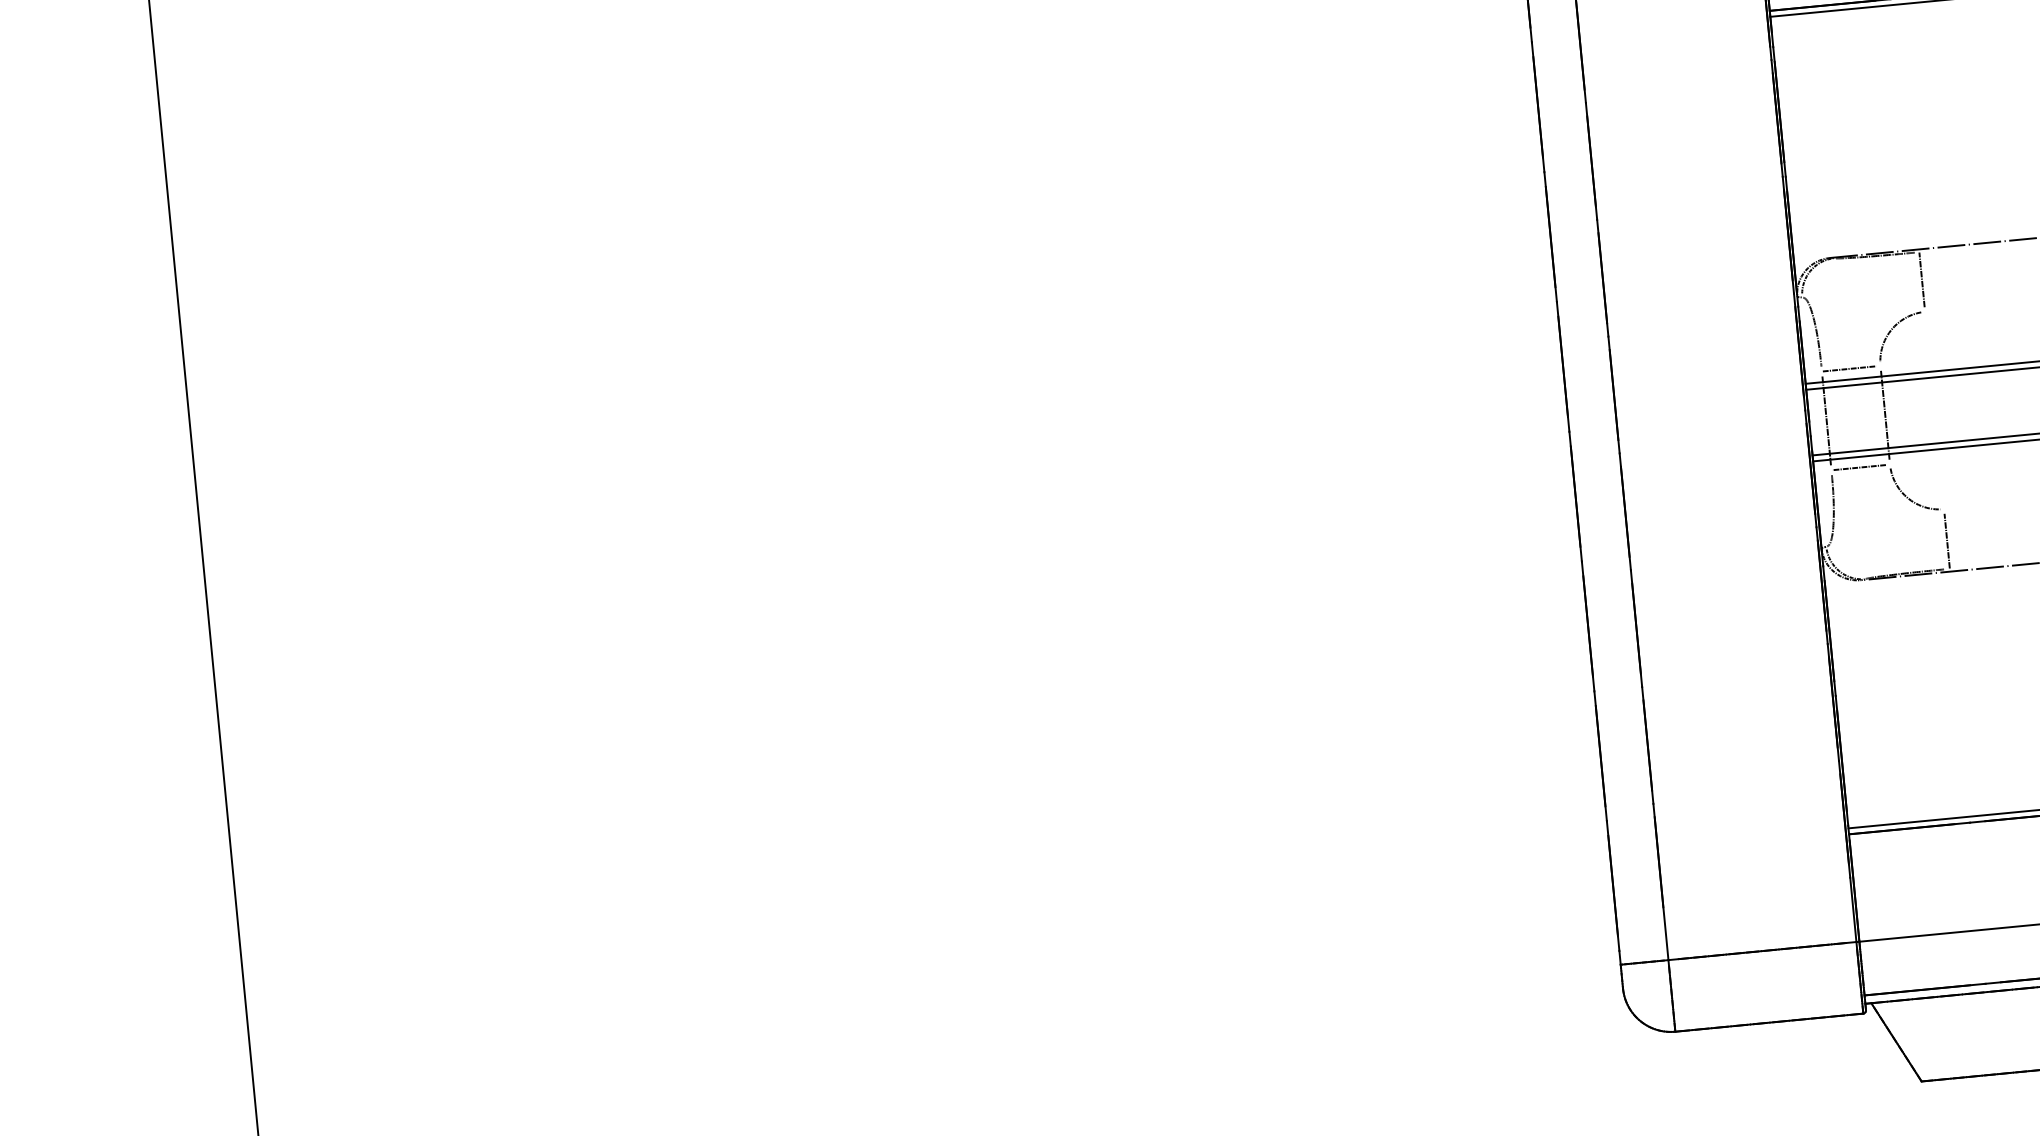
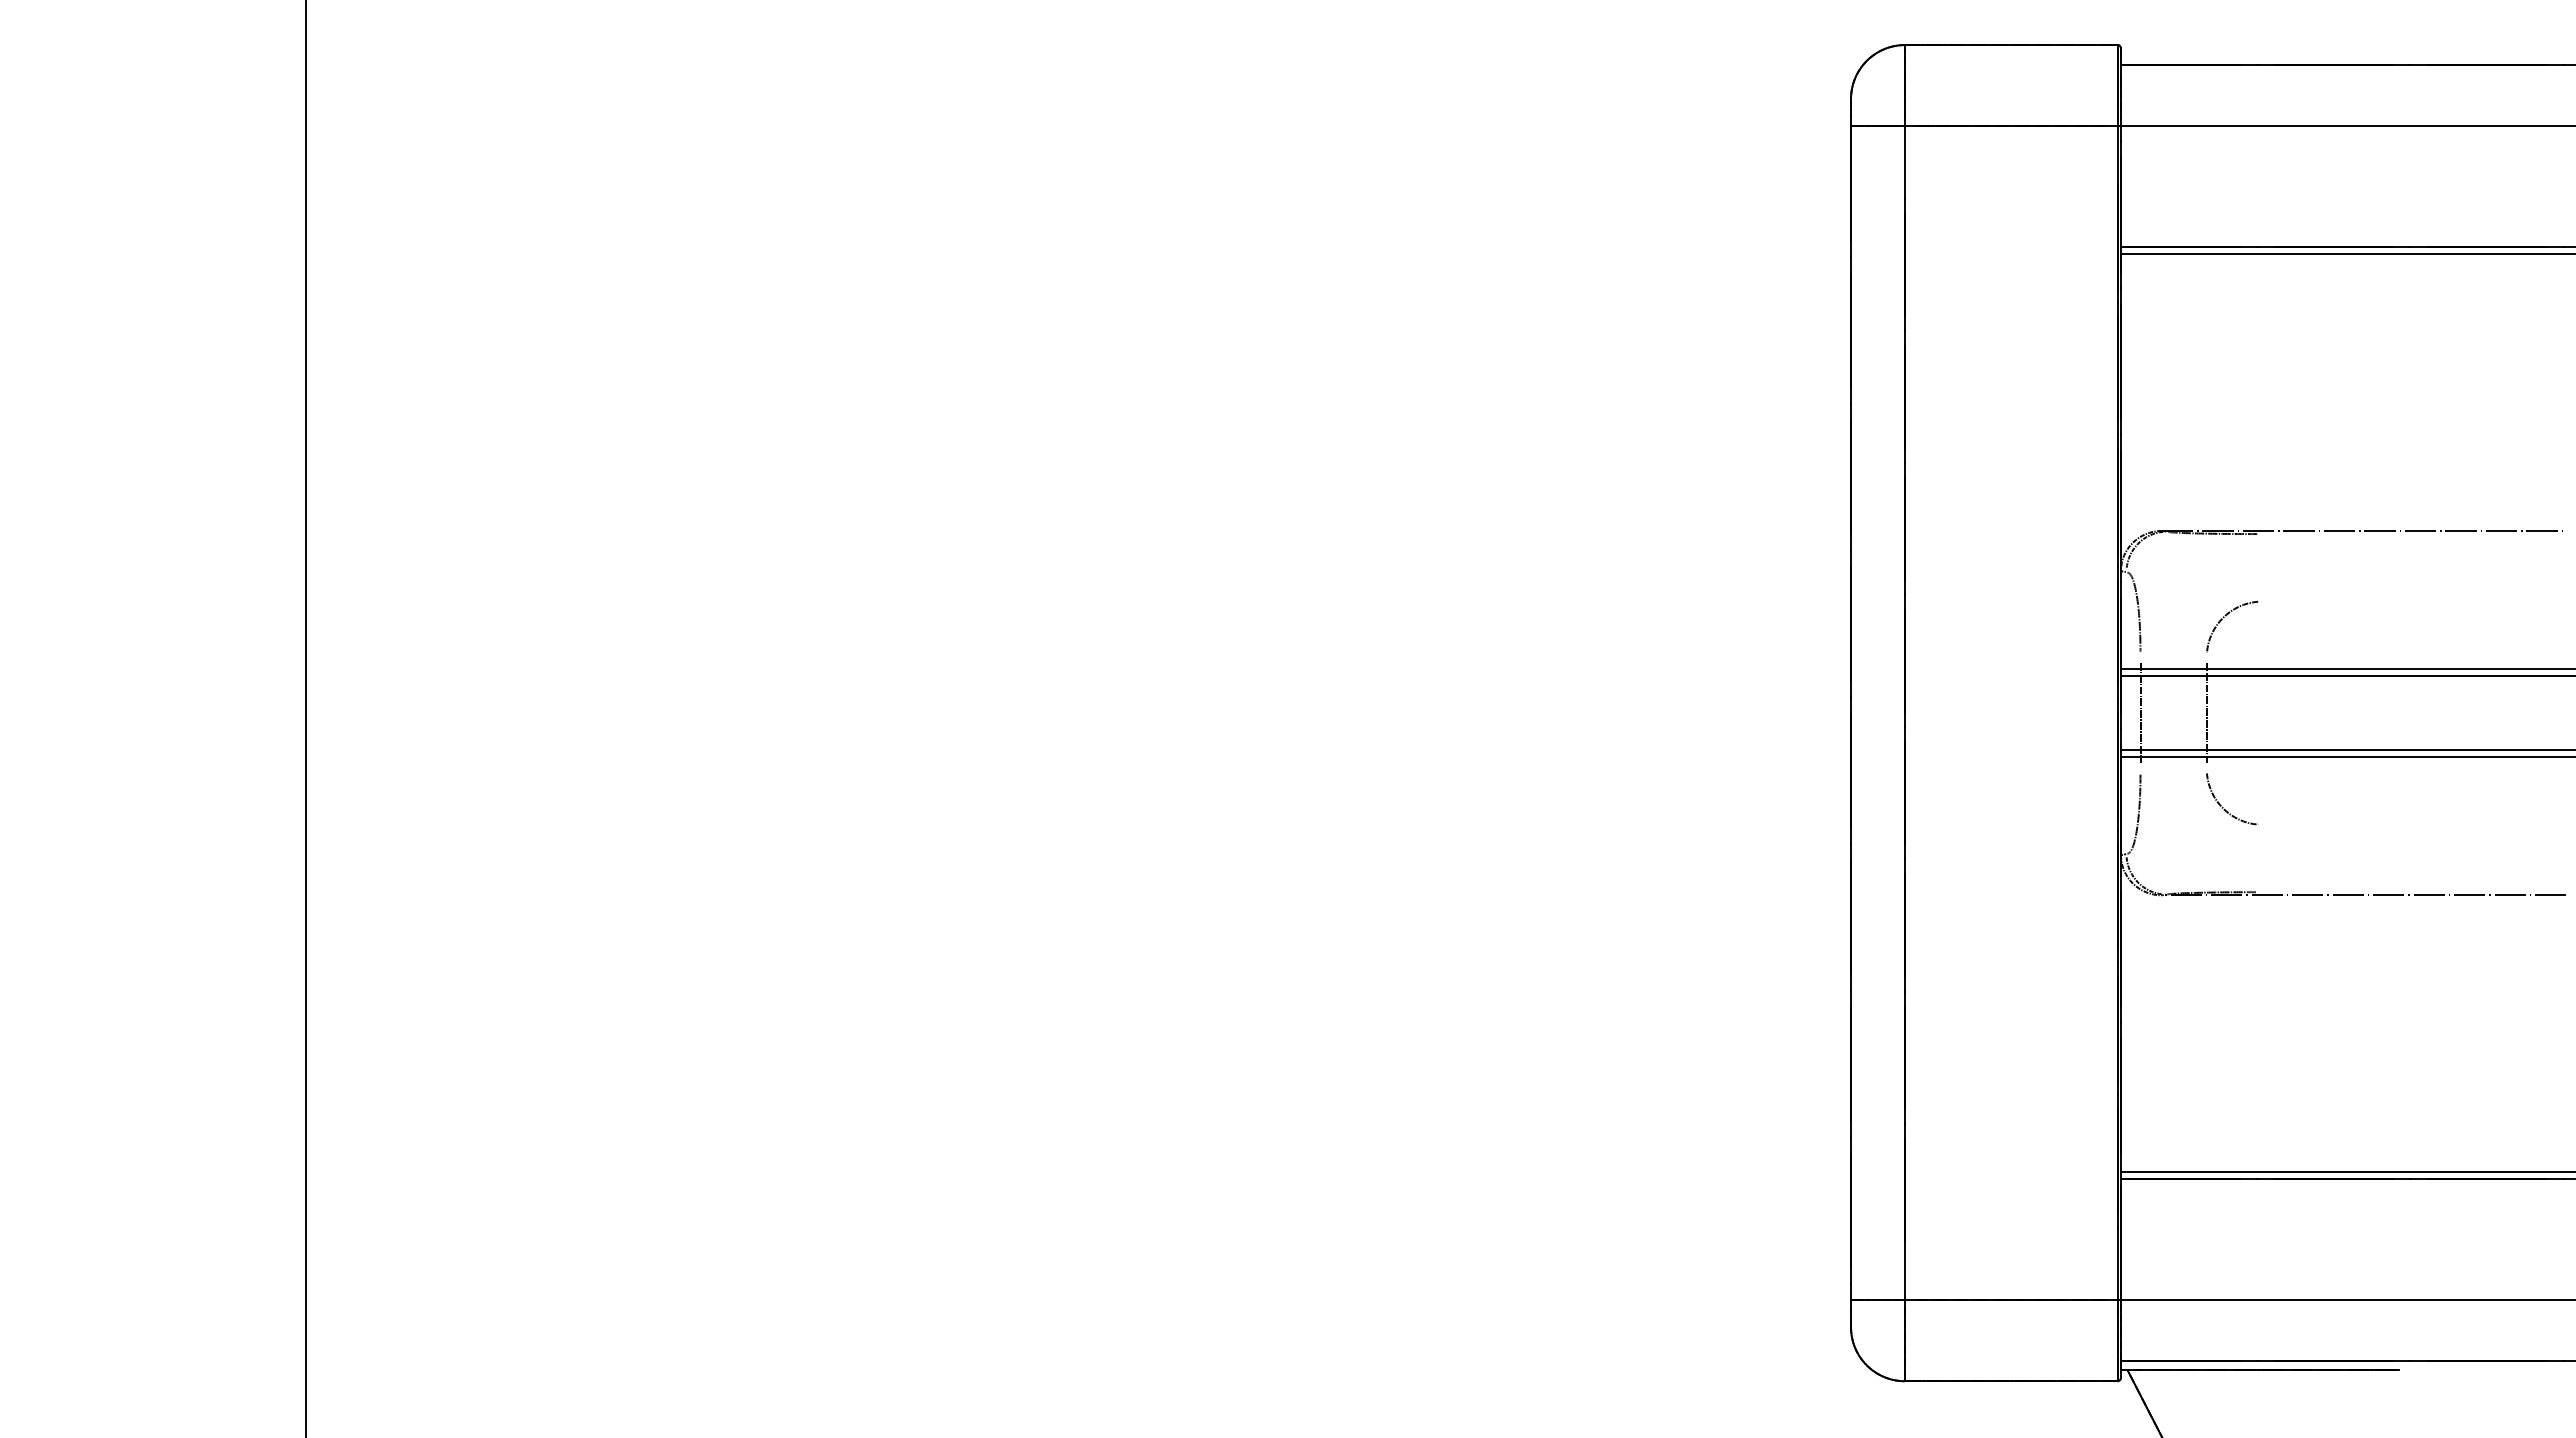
line: (1922, 279) -> (2262, 565), removed
line: (1849, 369) -> (2171, 657), removed
line: (1858, 468) -> (2171, 769), removed
line: (1947, 540) -> (2262, 860), removed

